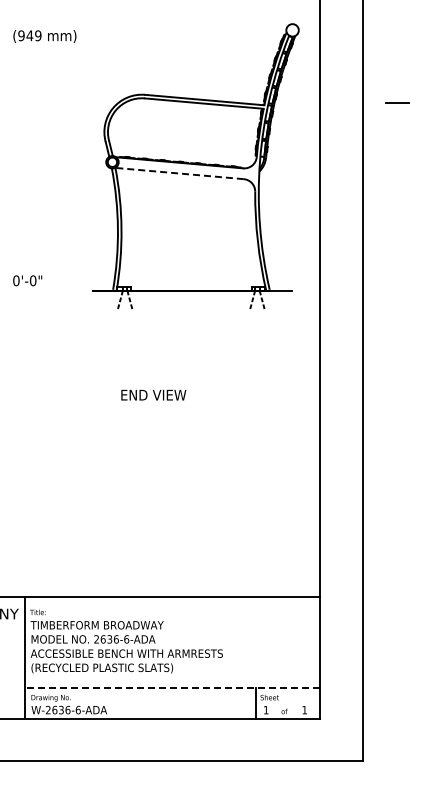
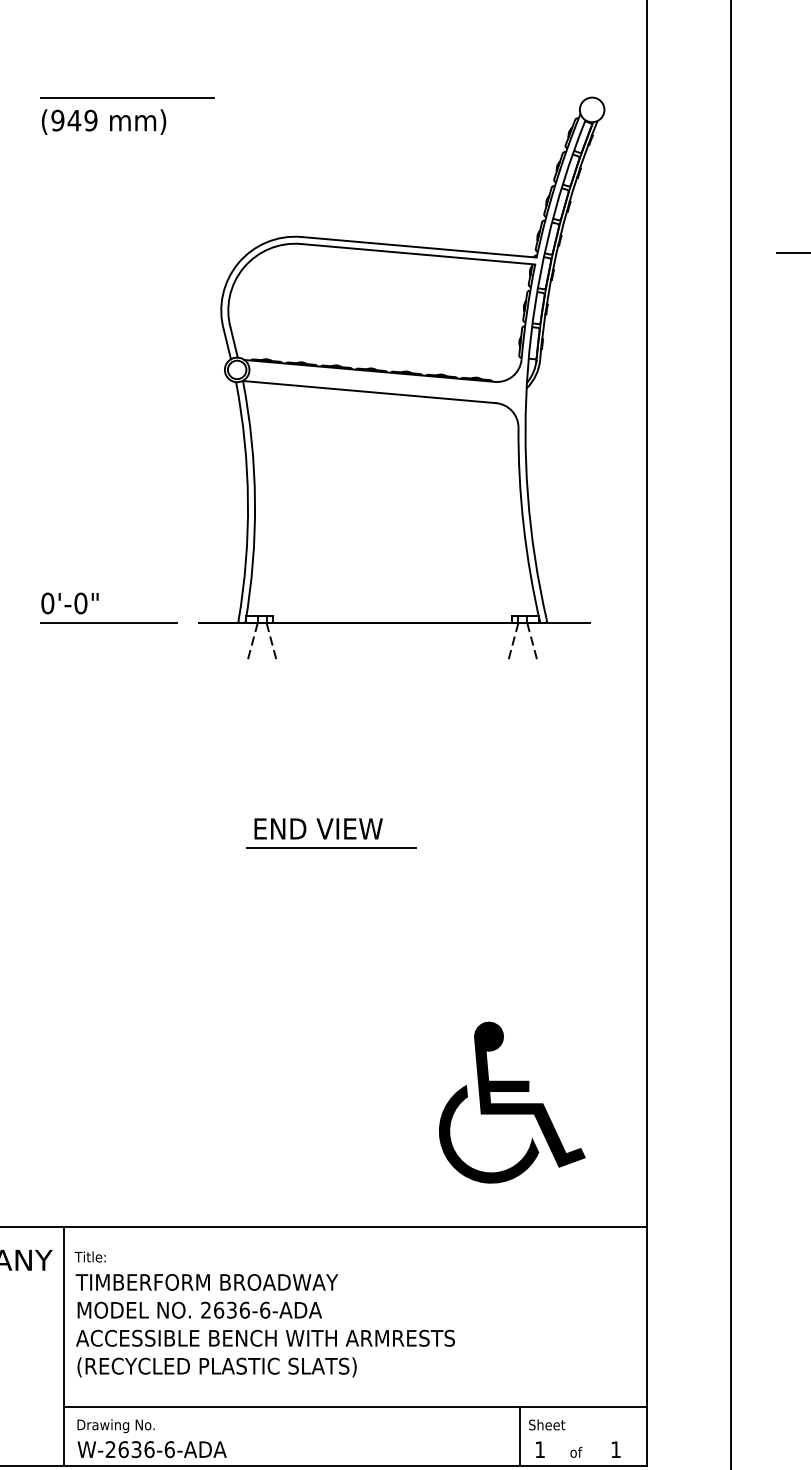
line: (56, 24) -> (126, 98), added
line: (179, 173) -> (369, 391), dashed -> solid
line: (47, 290) -> (109, 622), added
line: (160, 404) -> (331, 847), added
part: (251, 534) -> (511, 1103), added
line: (172, 688) -> (355, 1406), dashed -> solid

